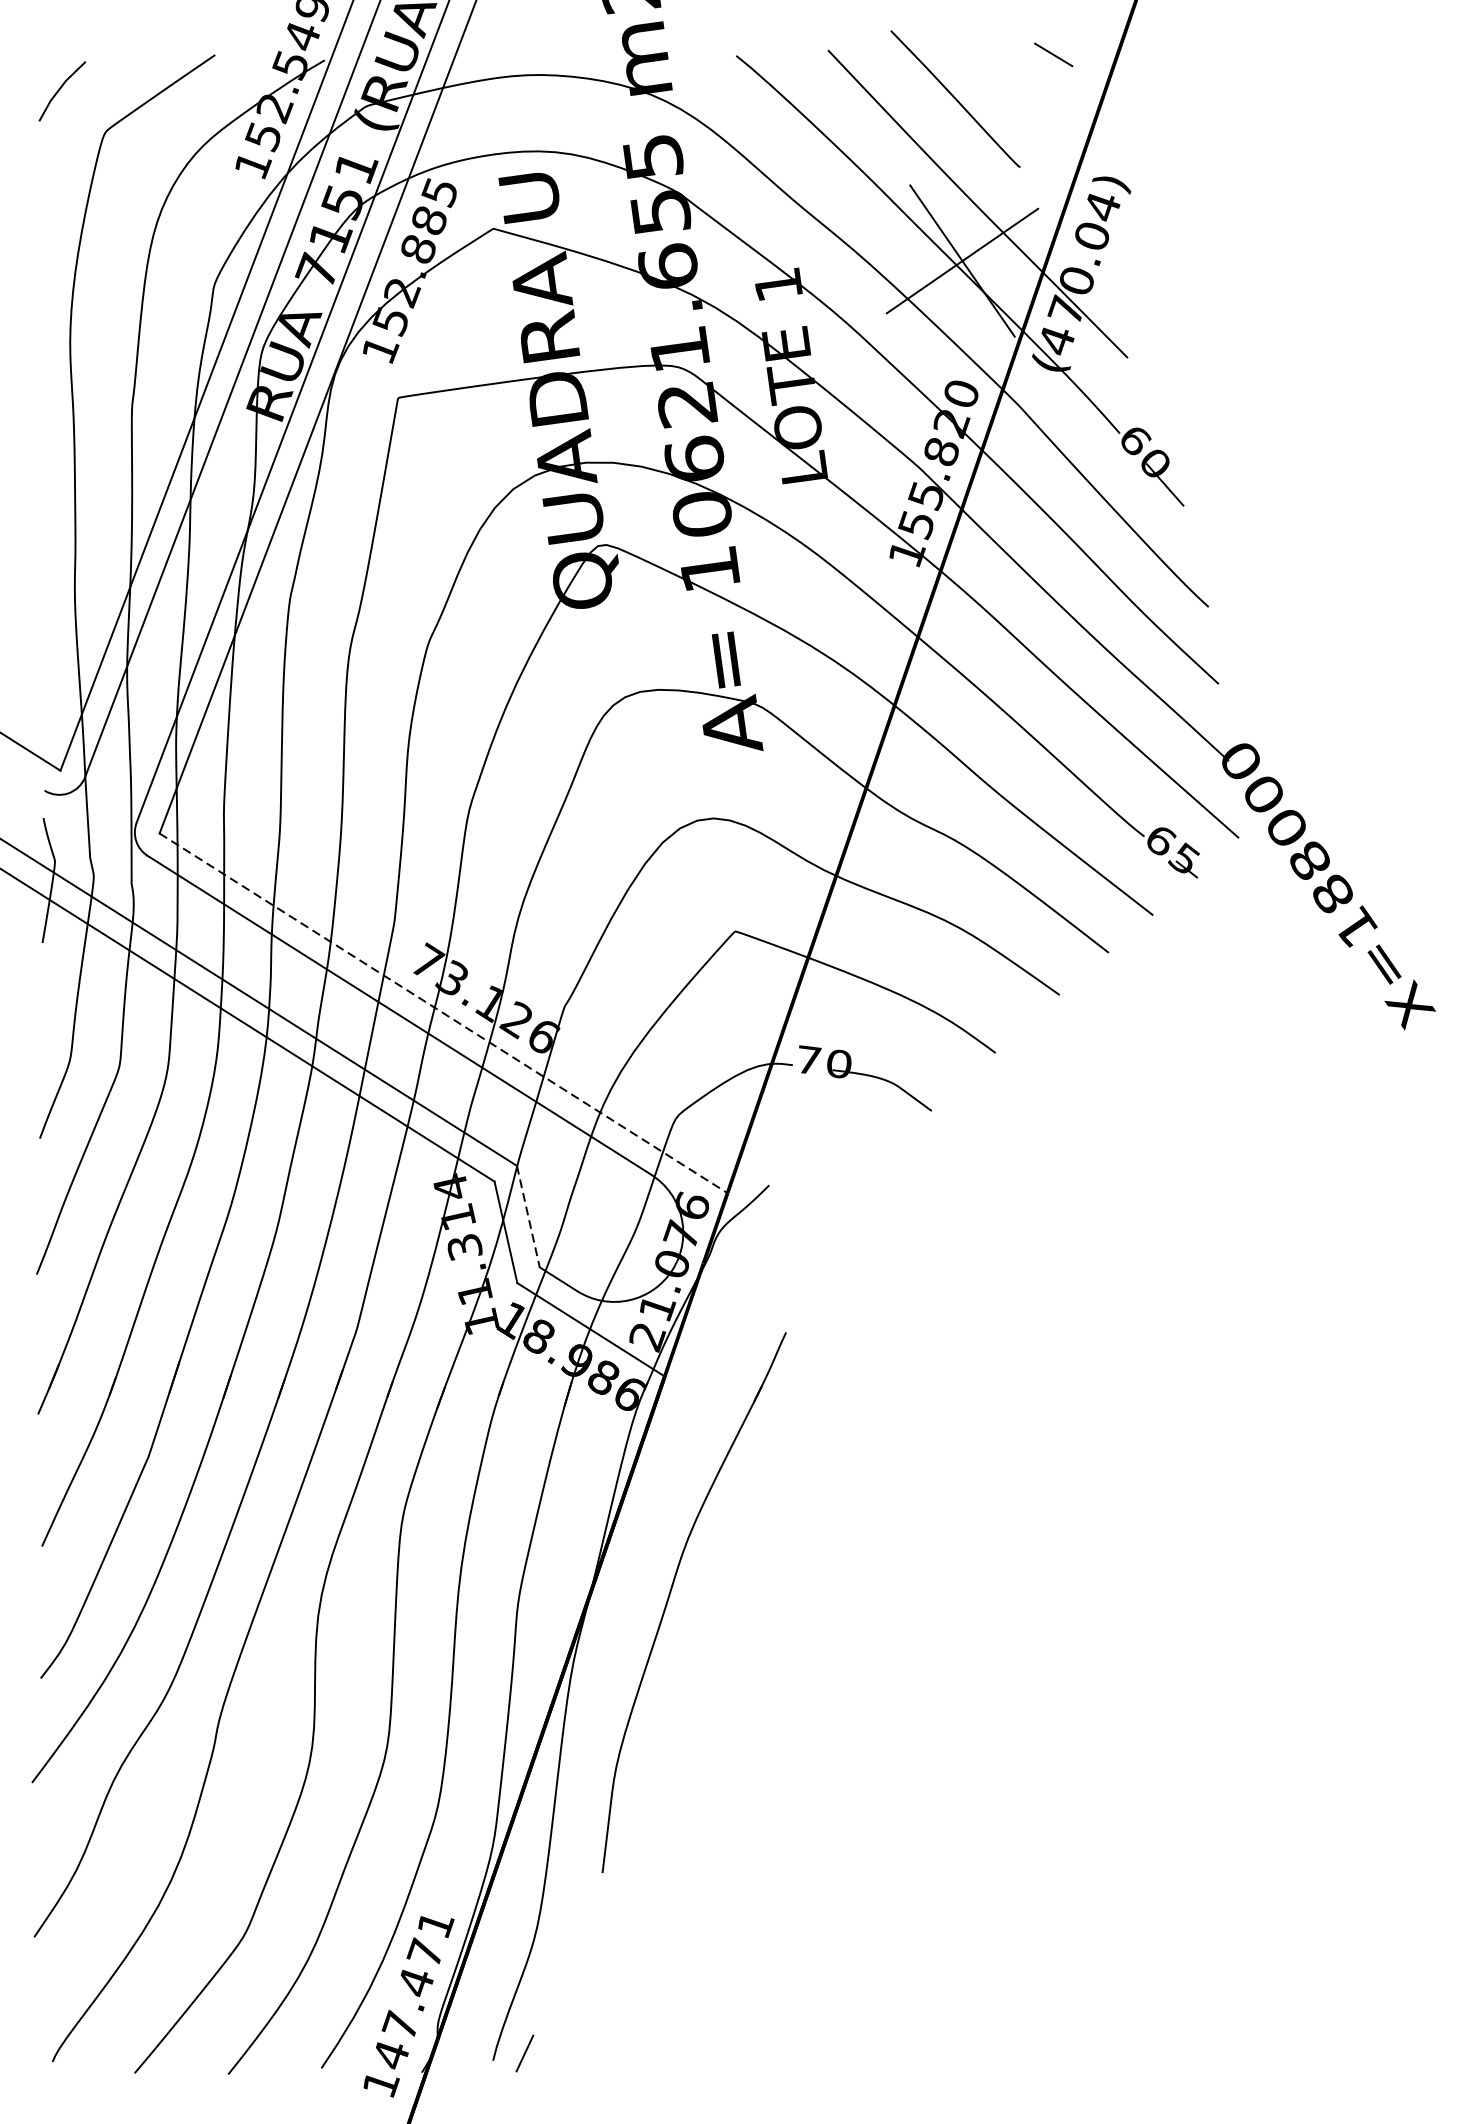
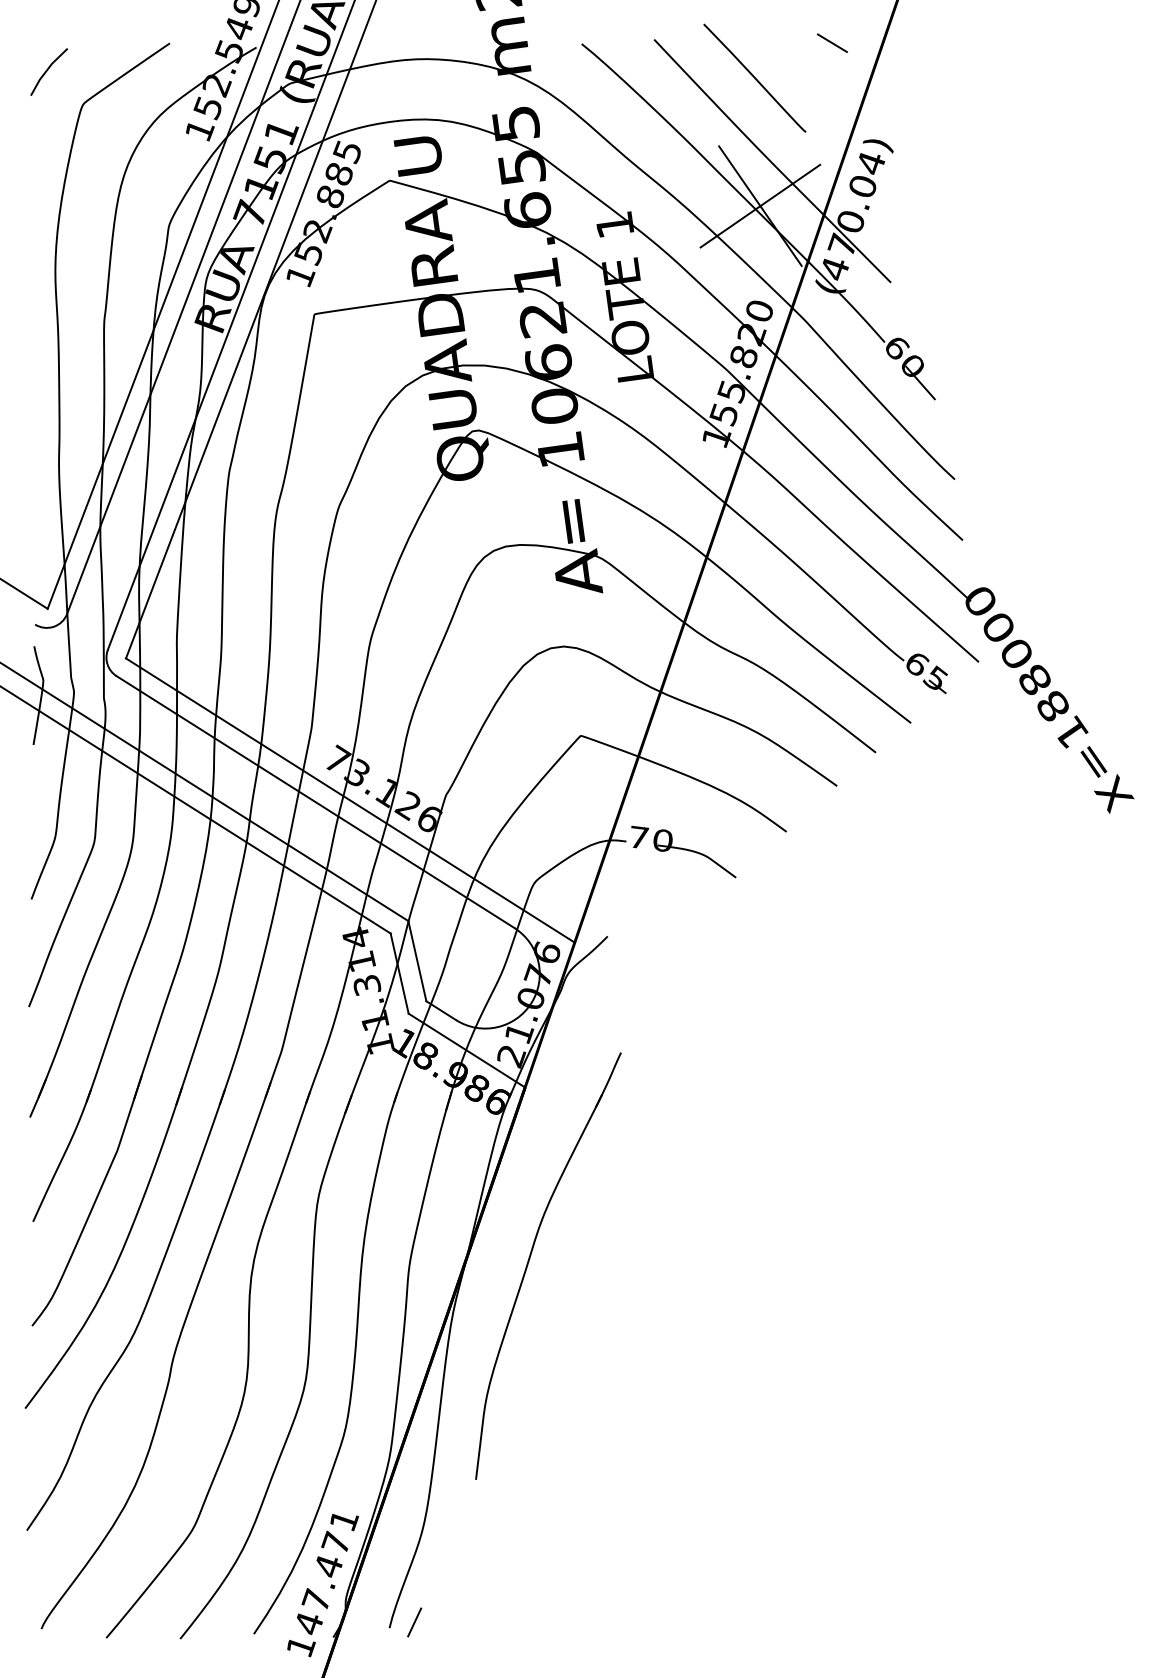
line: (443, 1013) -> (350, 800), dashed -> solid
line: (528, 1217) -> (417, 961), dashed -> solid

